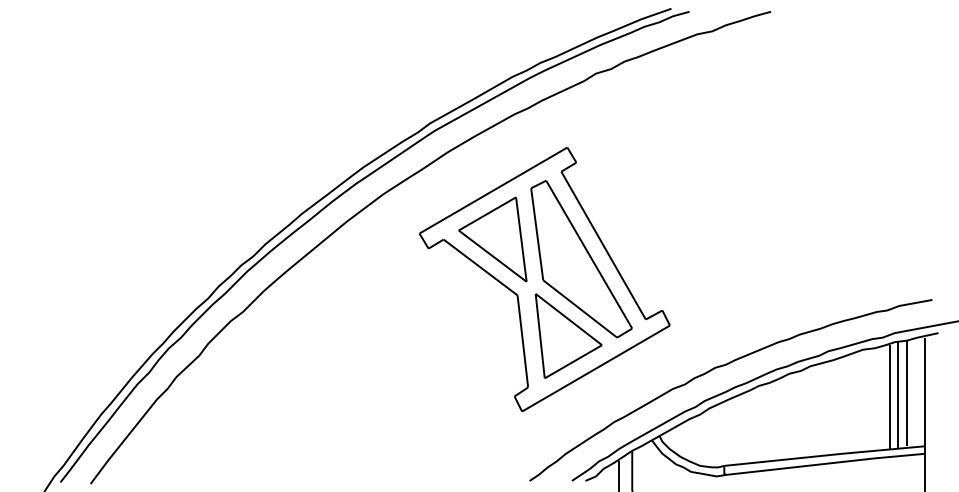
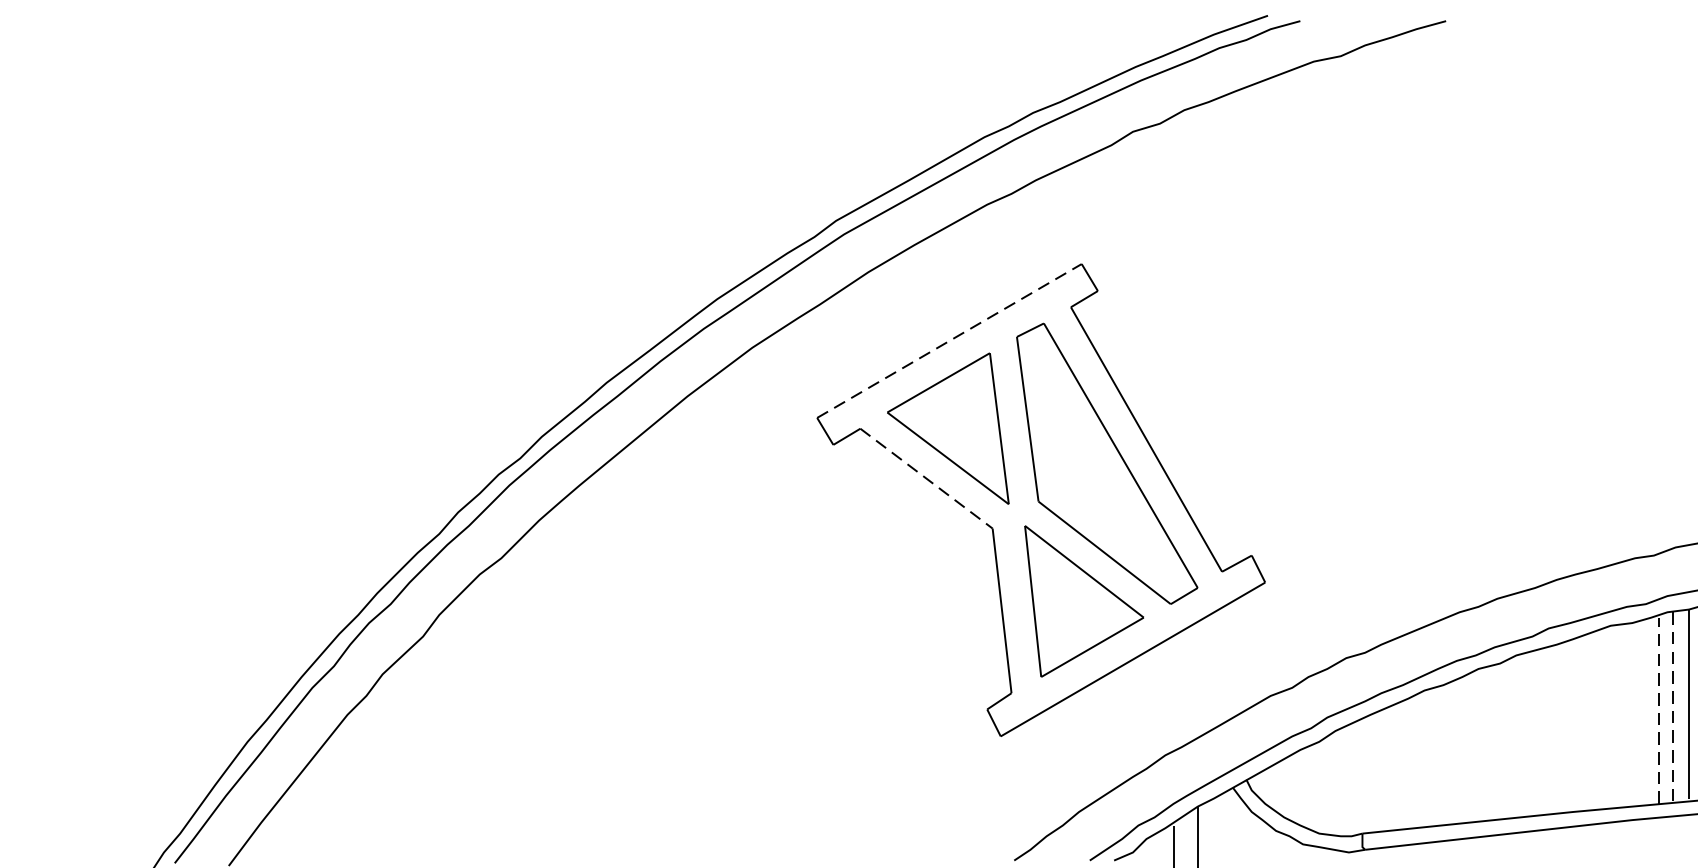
line: (493, 190) -> (949, 340), solid -> dashed
line: (481, 267) -> (928, 478), solid -> dashed
line: (897, 394) -> (1672, 705), solid -> dashed
line: (890, 396) -> (1659, 709), solid -> dashed

